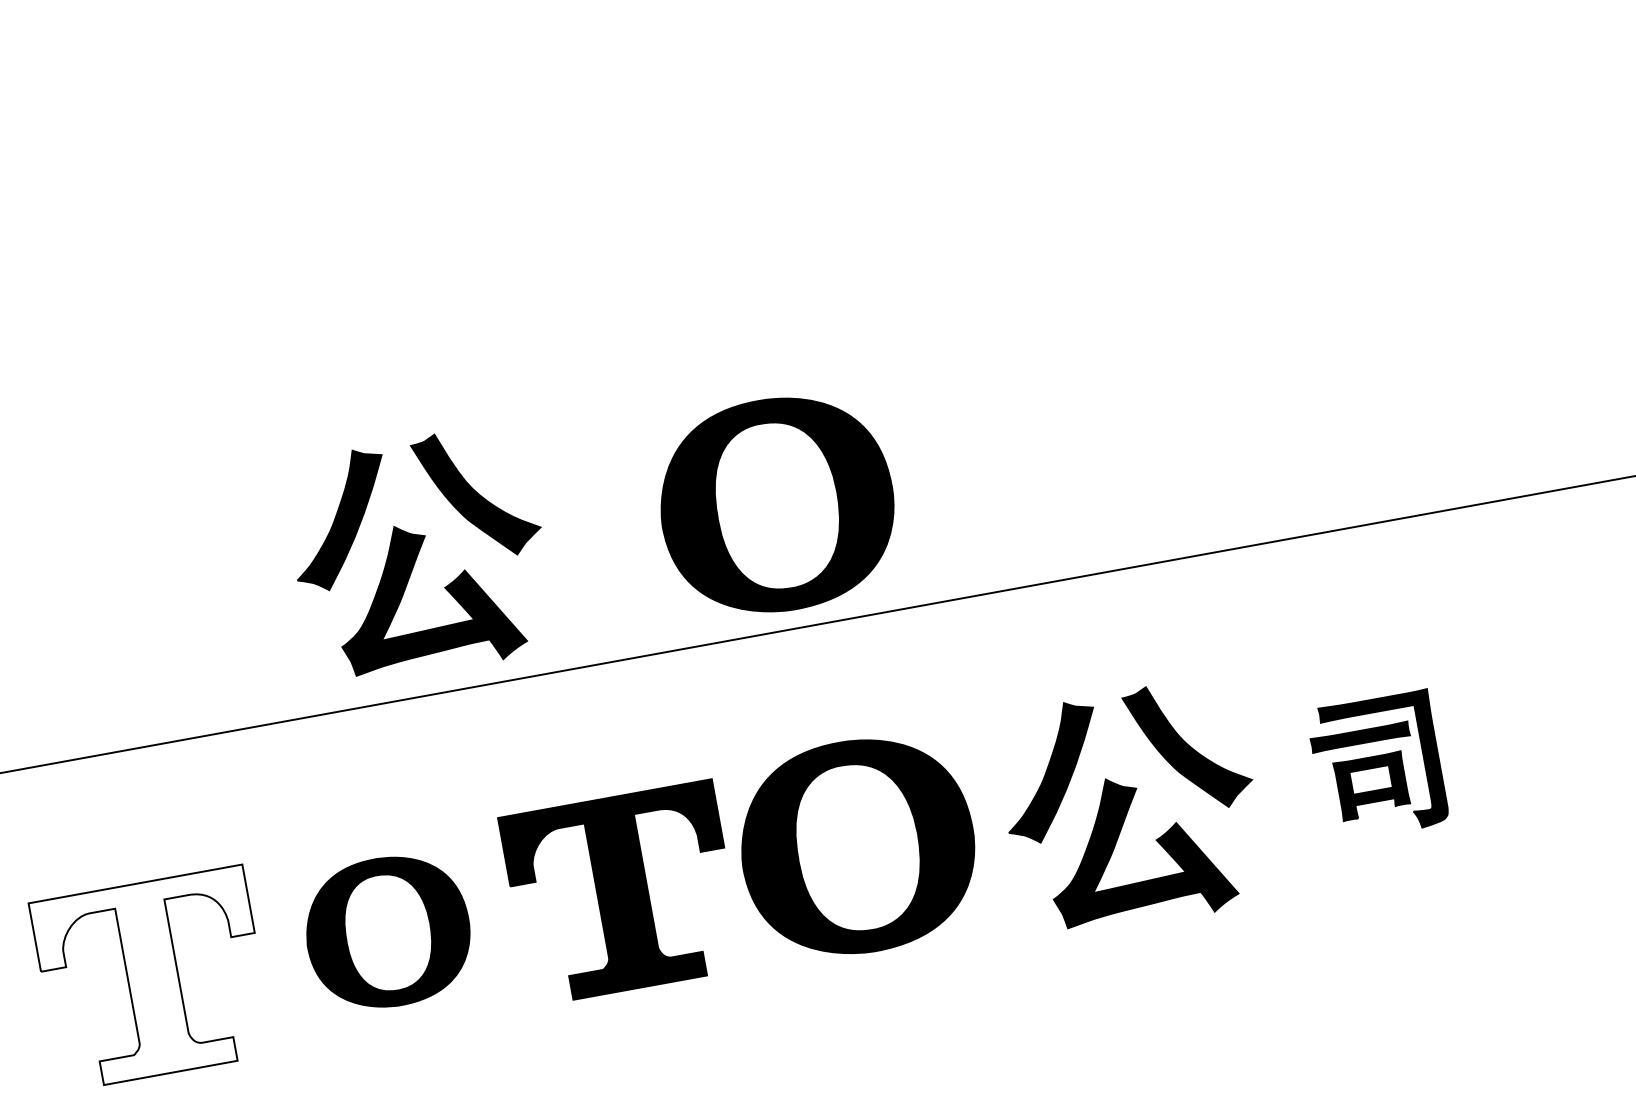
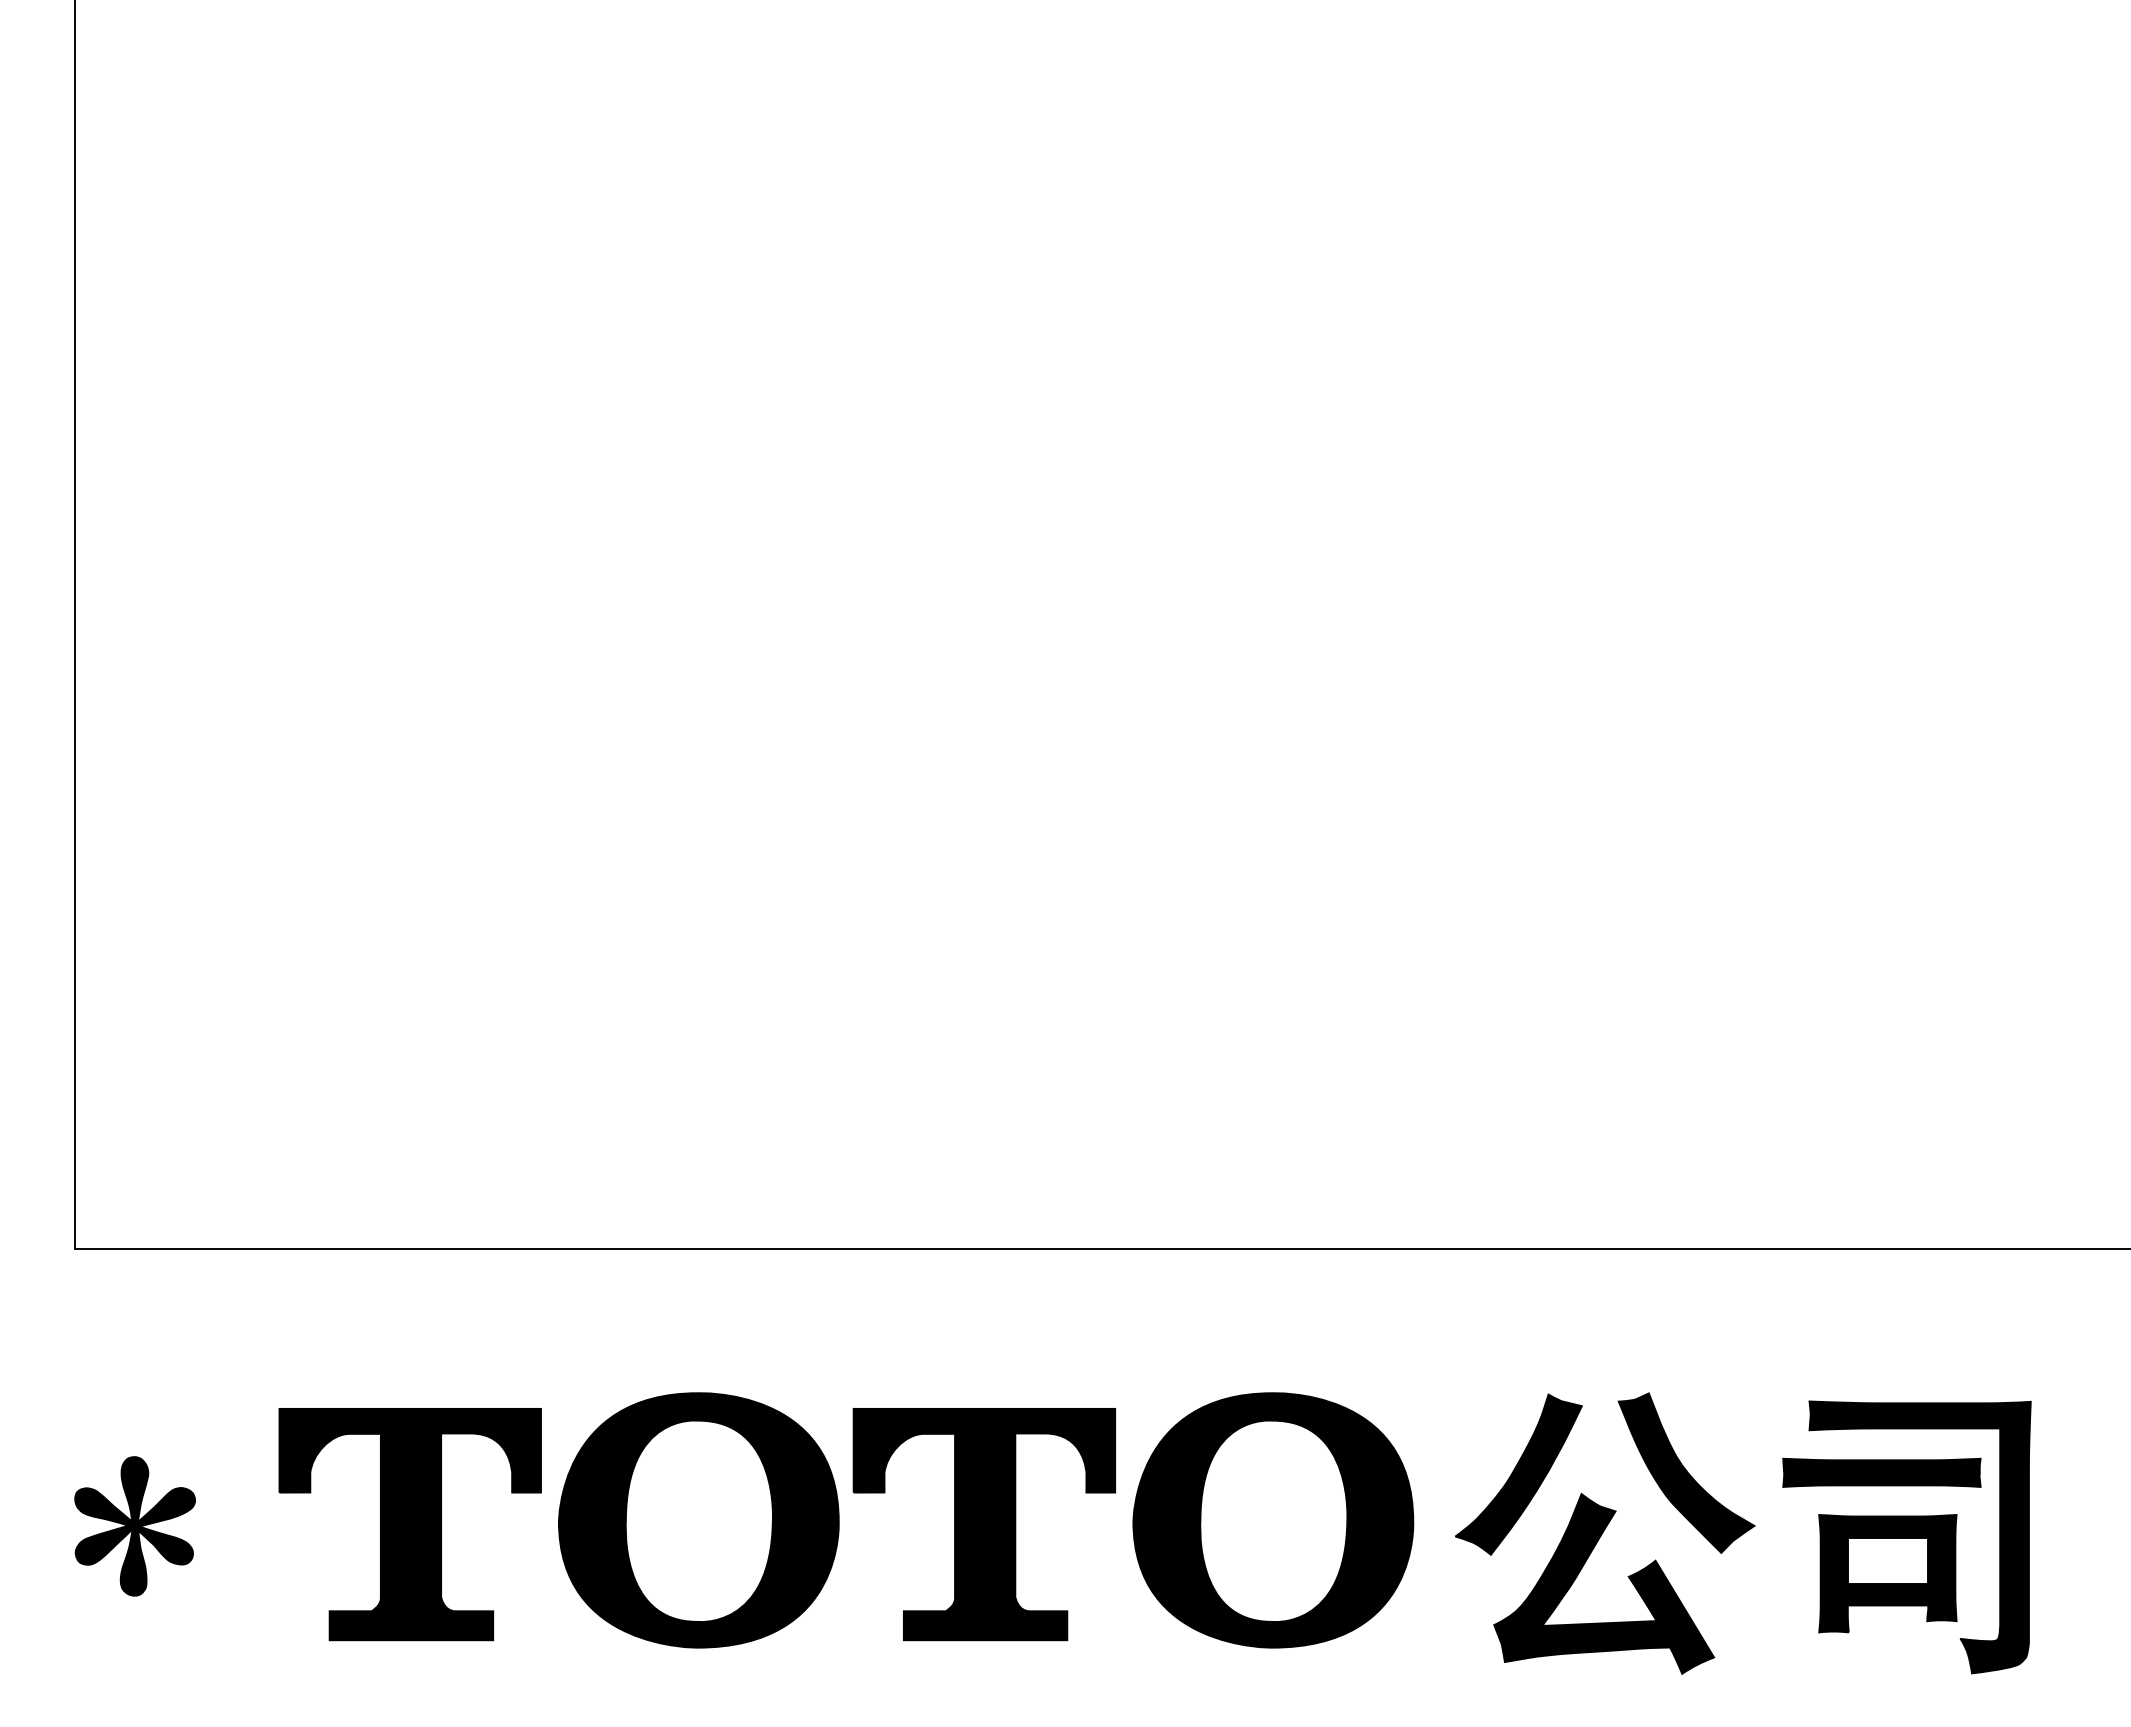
part: (777, 505) -> (1251, 1098), removed
part: (419, 555) -> (817, 1081), removed
part: (1377, 766) -> (1906, 1537), size x1.67
part: (387, 932) -> (698, 1520), size x1.43
fill: (152, 978) -> (409, 1524), added

